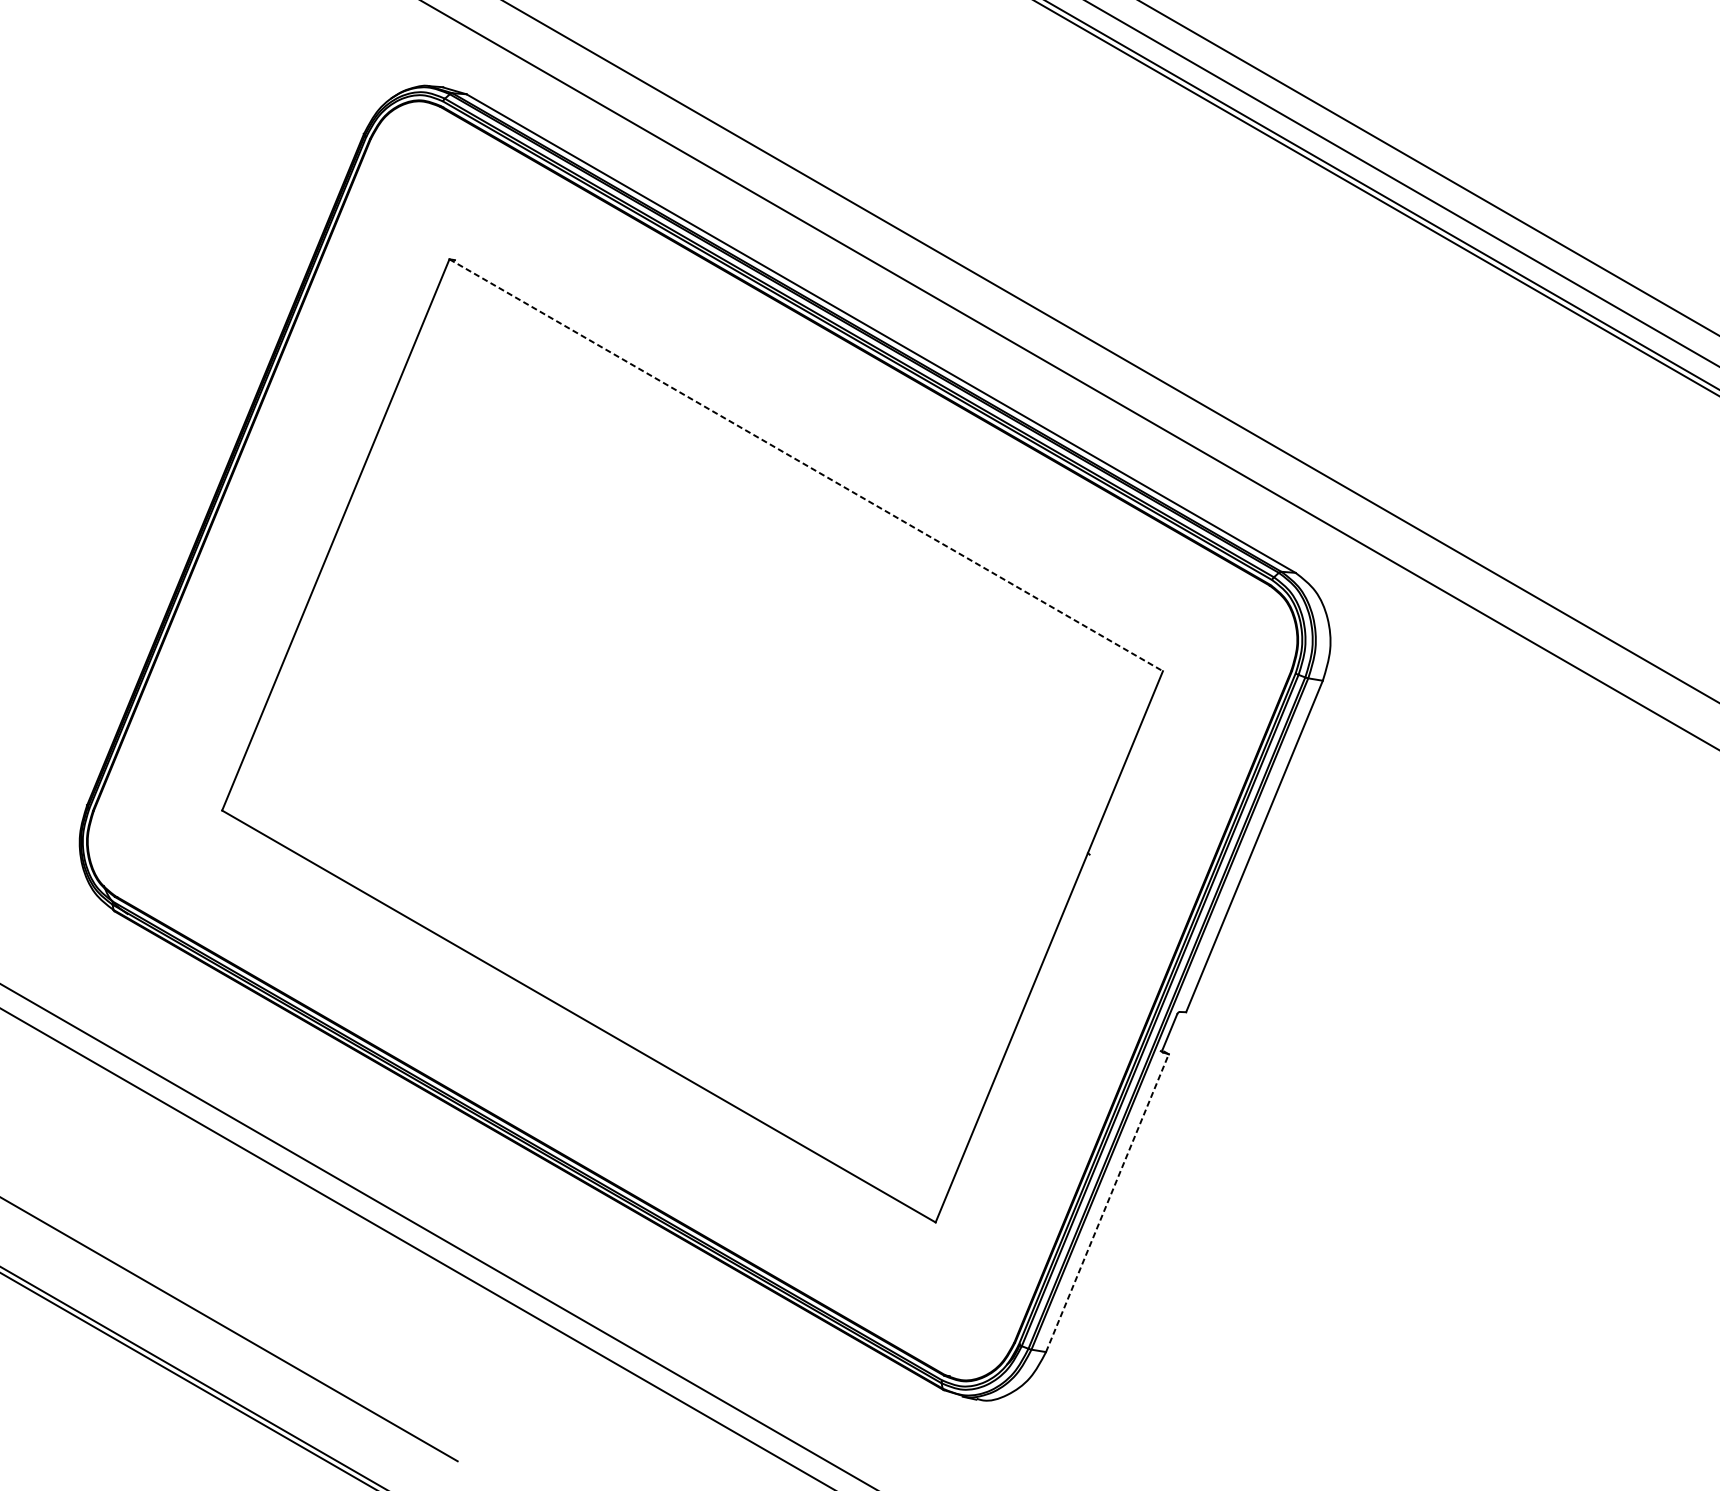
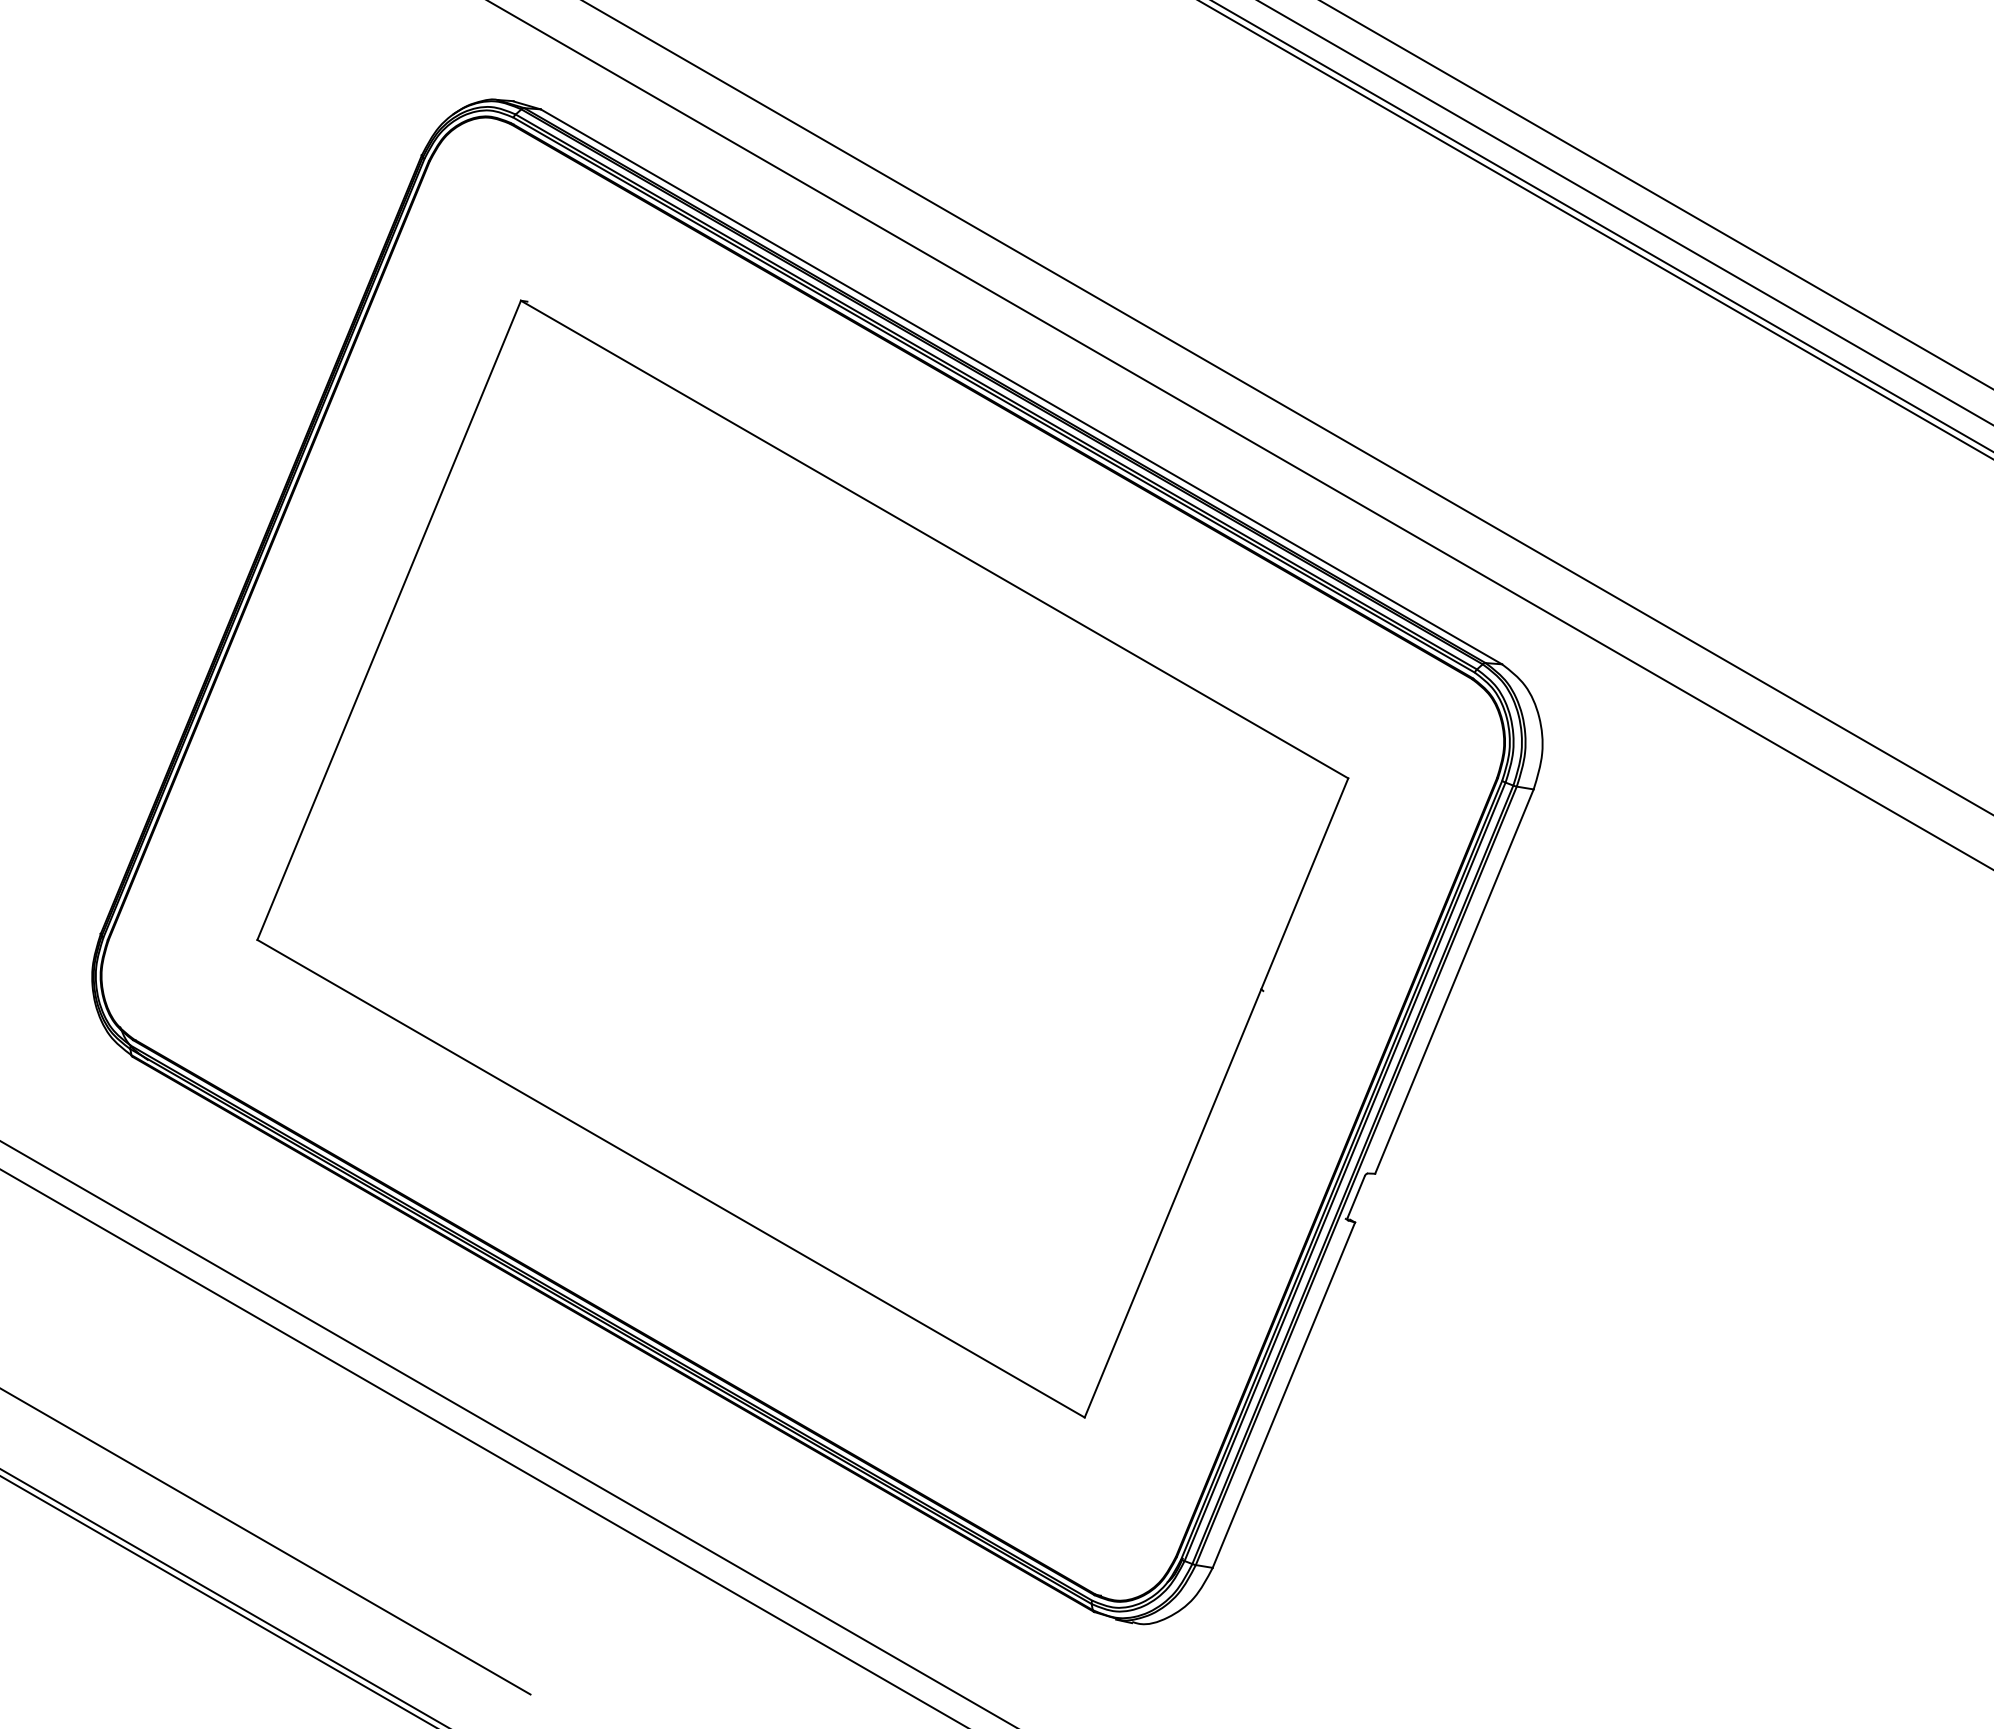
line: (806, 465) -> (934, 539), dashed -> solid
line: (1107, 1203) -> (1283, 1395), dashed -> solid

